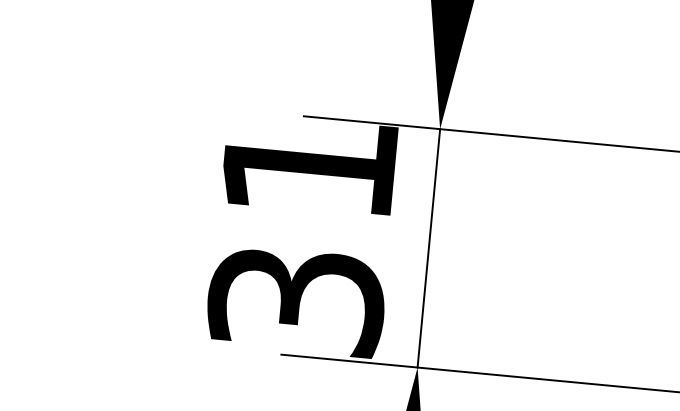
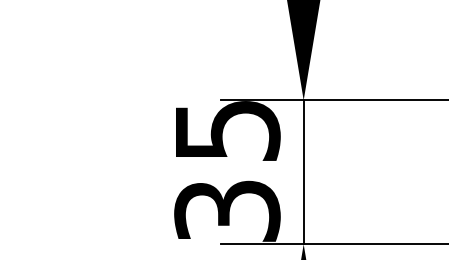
text: (310, 167) -> (228, 130), 31 -> 35

